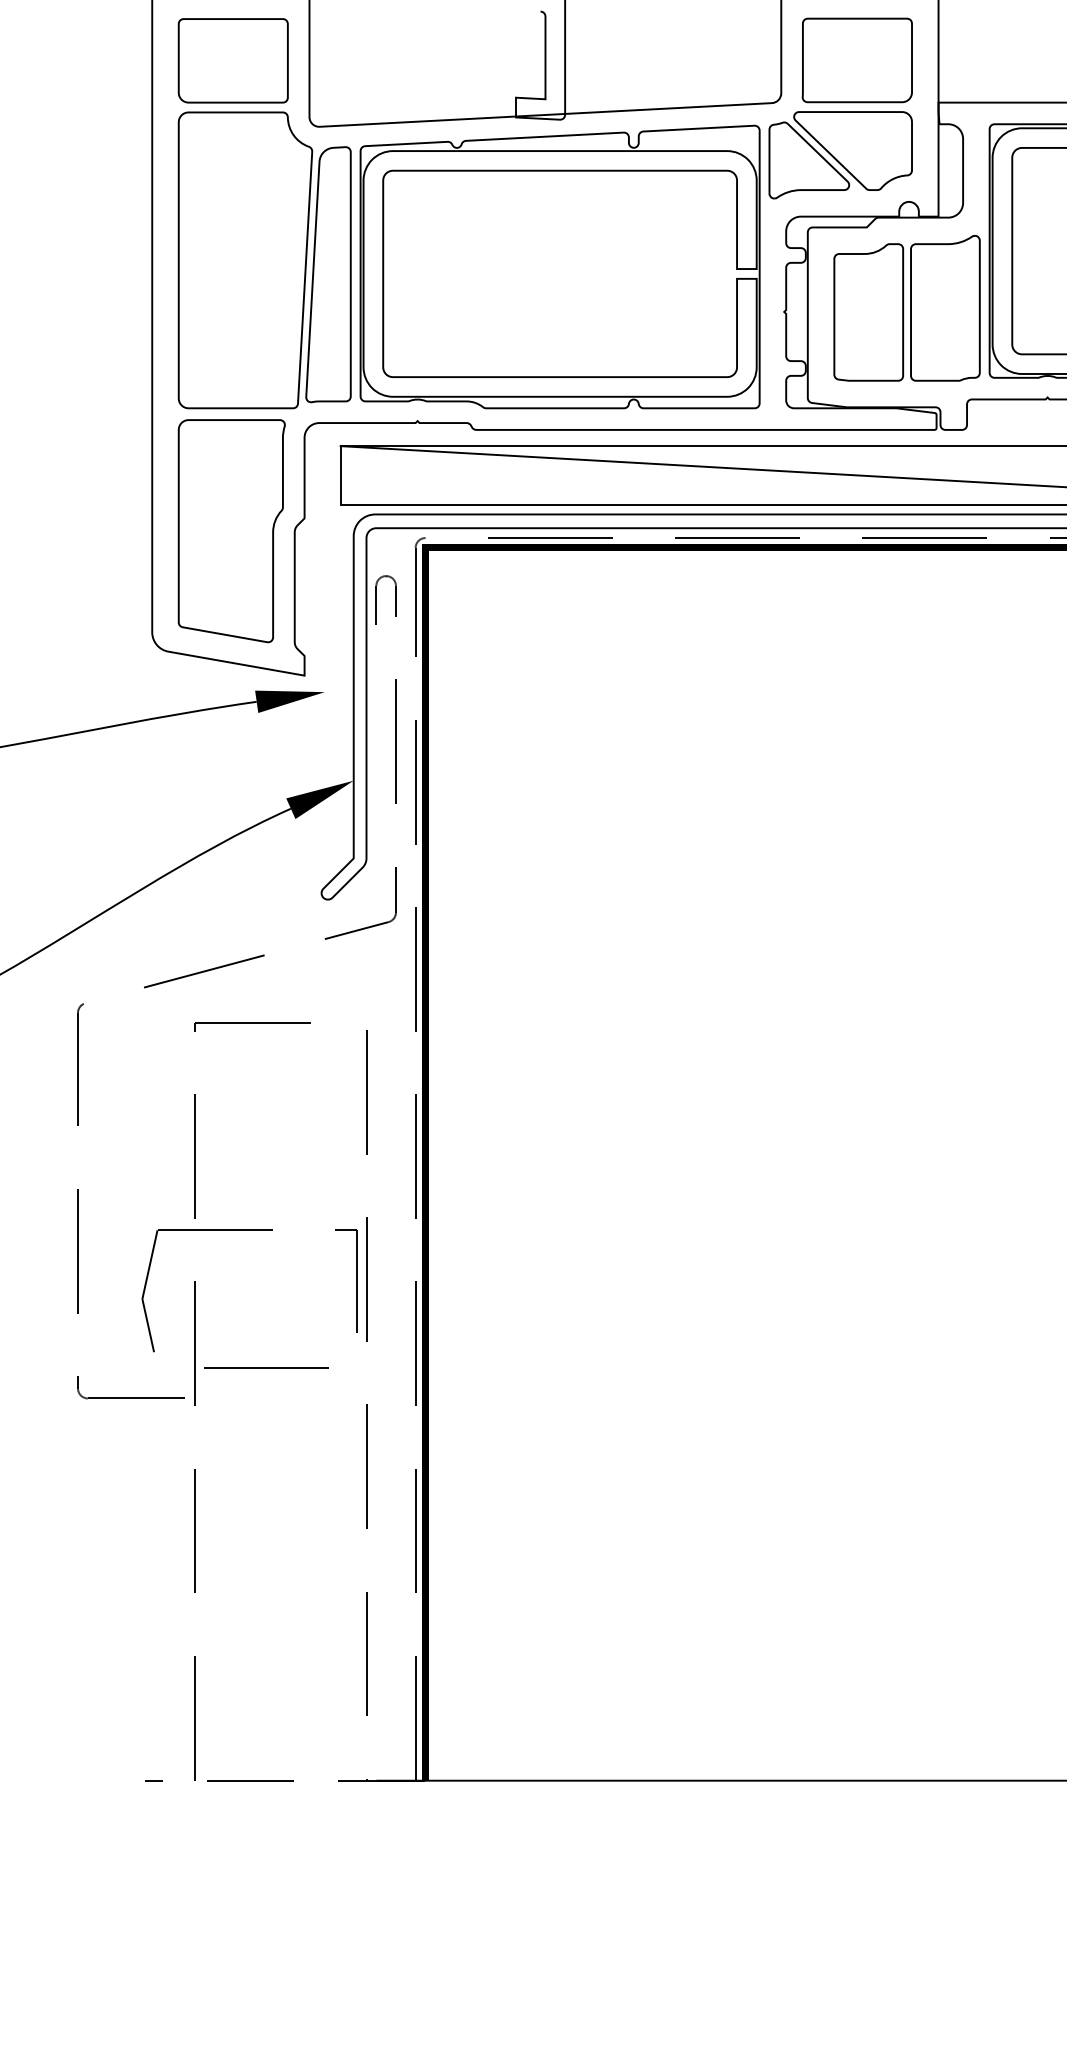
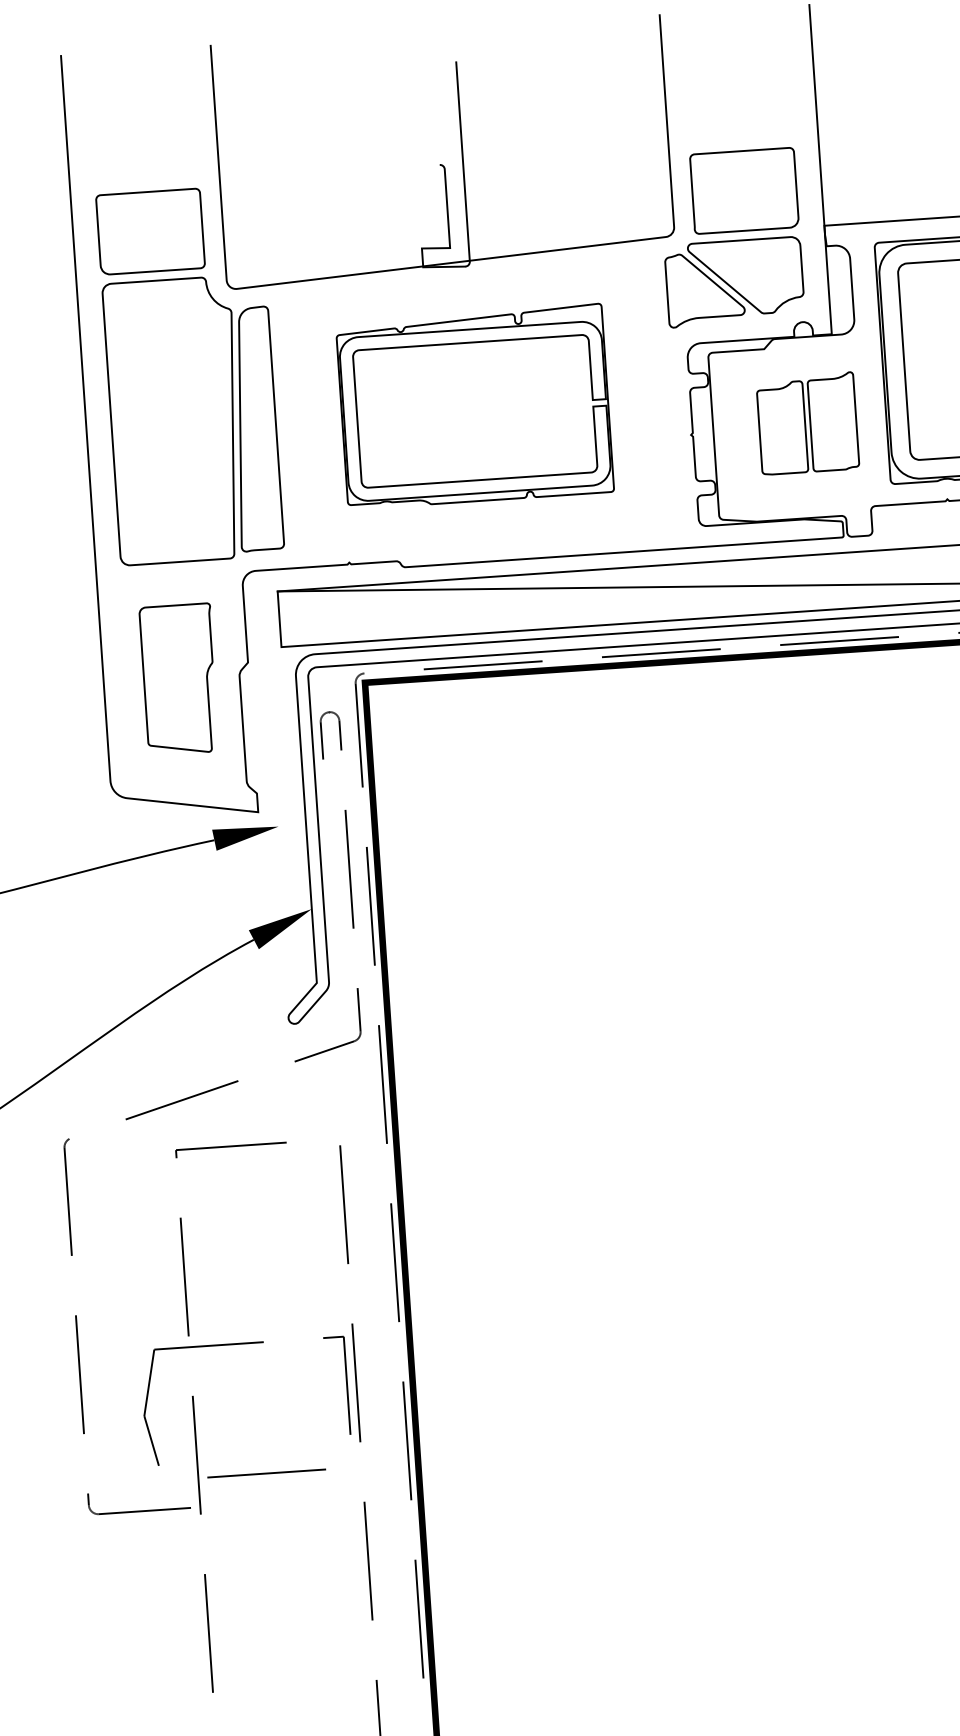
part: (559, 266) -> (474, 406), size x0.7
part: (906, 308) -> (807, 423), size x0.7
part: (231, 531) -> (179, 679), size x0.7

